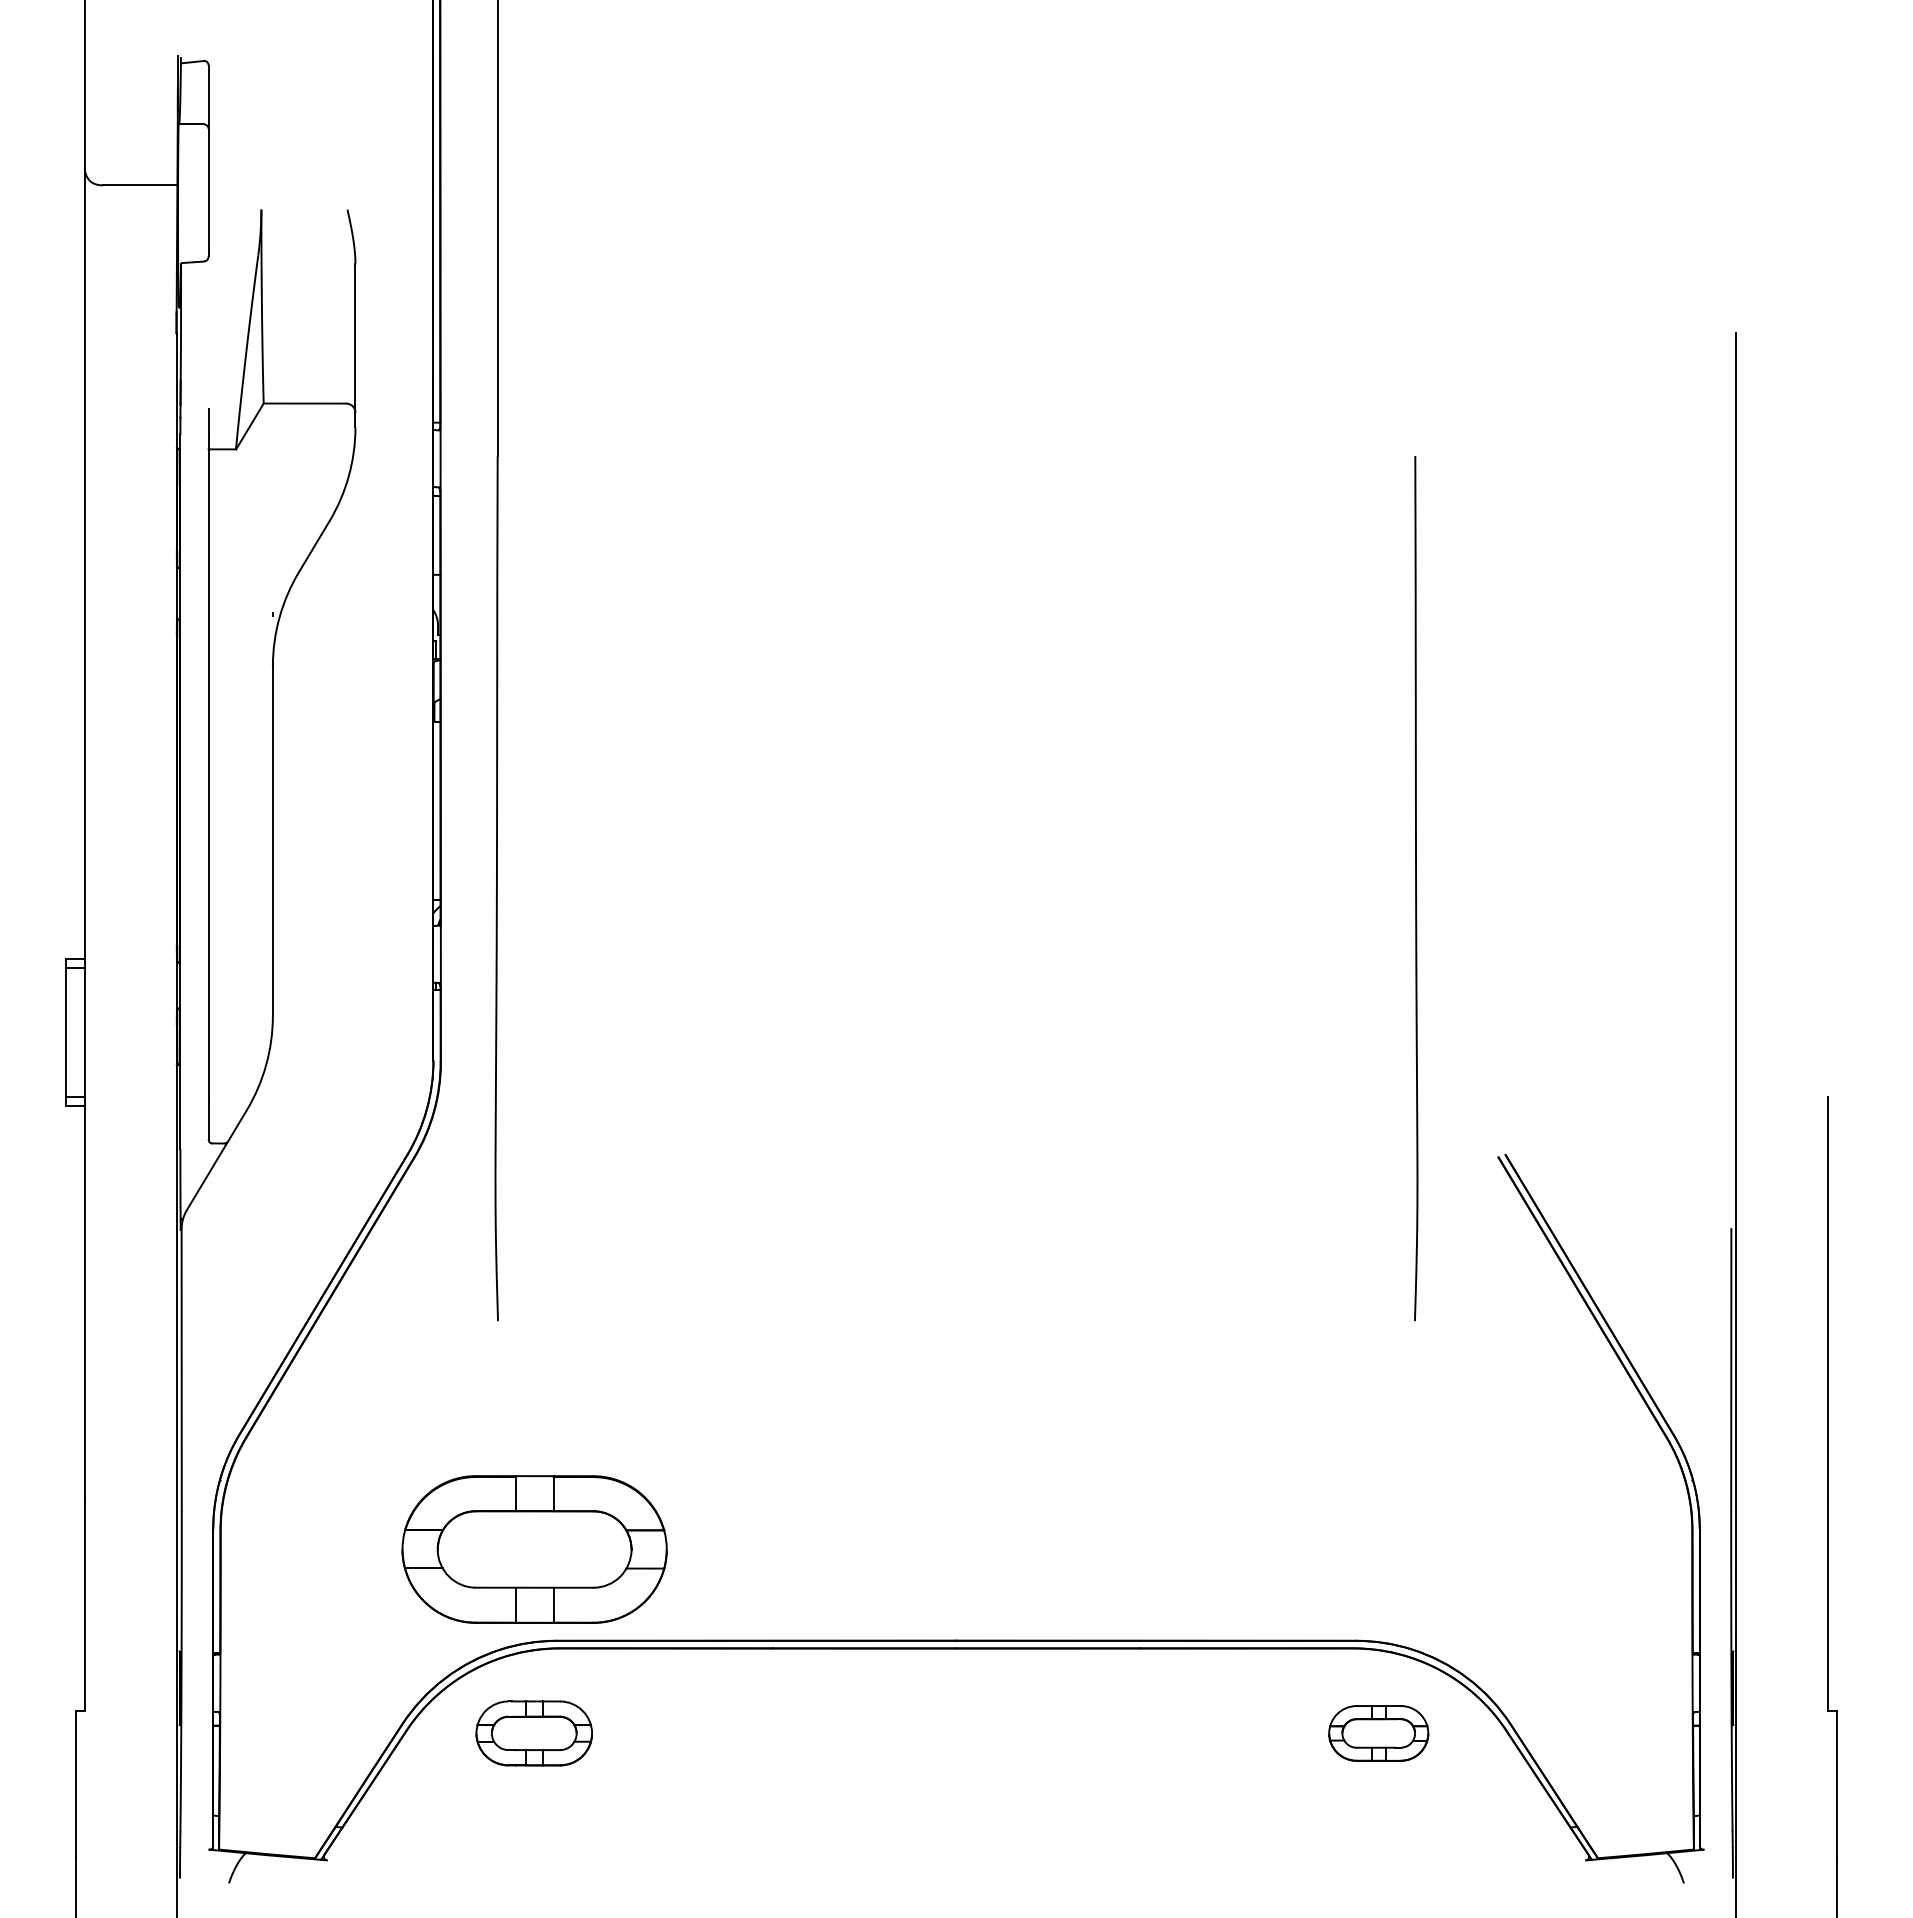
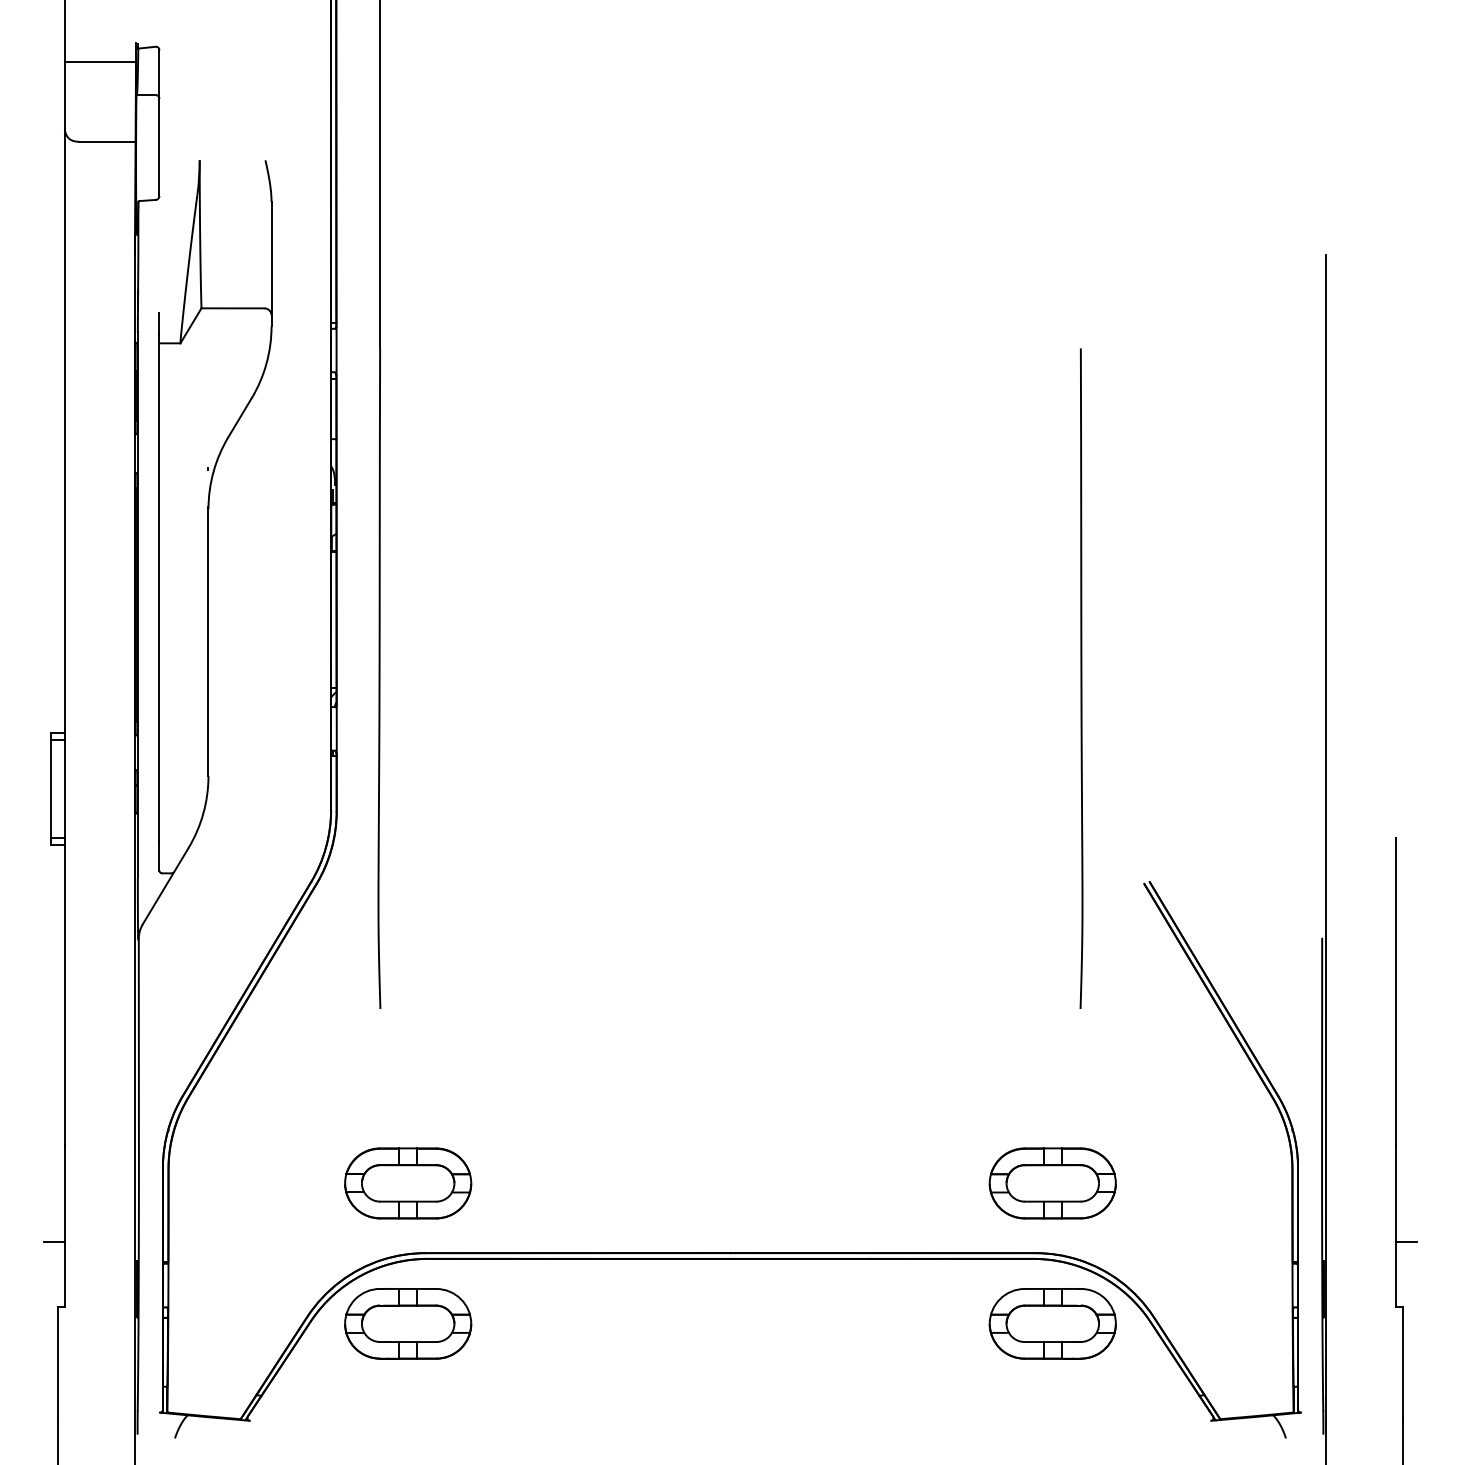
line: (130, 81) -> (99, 62), added
part: (533, 1549) -> (407, 1183), size x0.62
part: (1378, 1549) -> (1052, 1183), added
line: (70, 1625) -> (53, 1241), added
line: (1841, 1625) -> (1406, 1241), added
part: (533, 1733) -> (407, 1323), size x1.43
part: (1378, 1733) -> (1052, 1323), size x1.67

